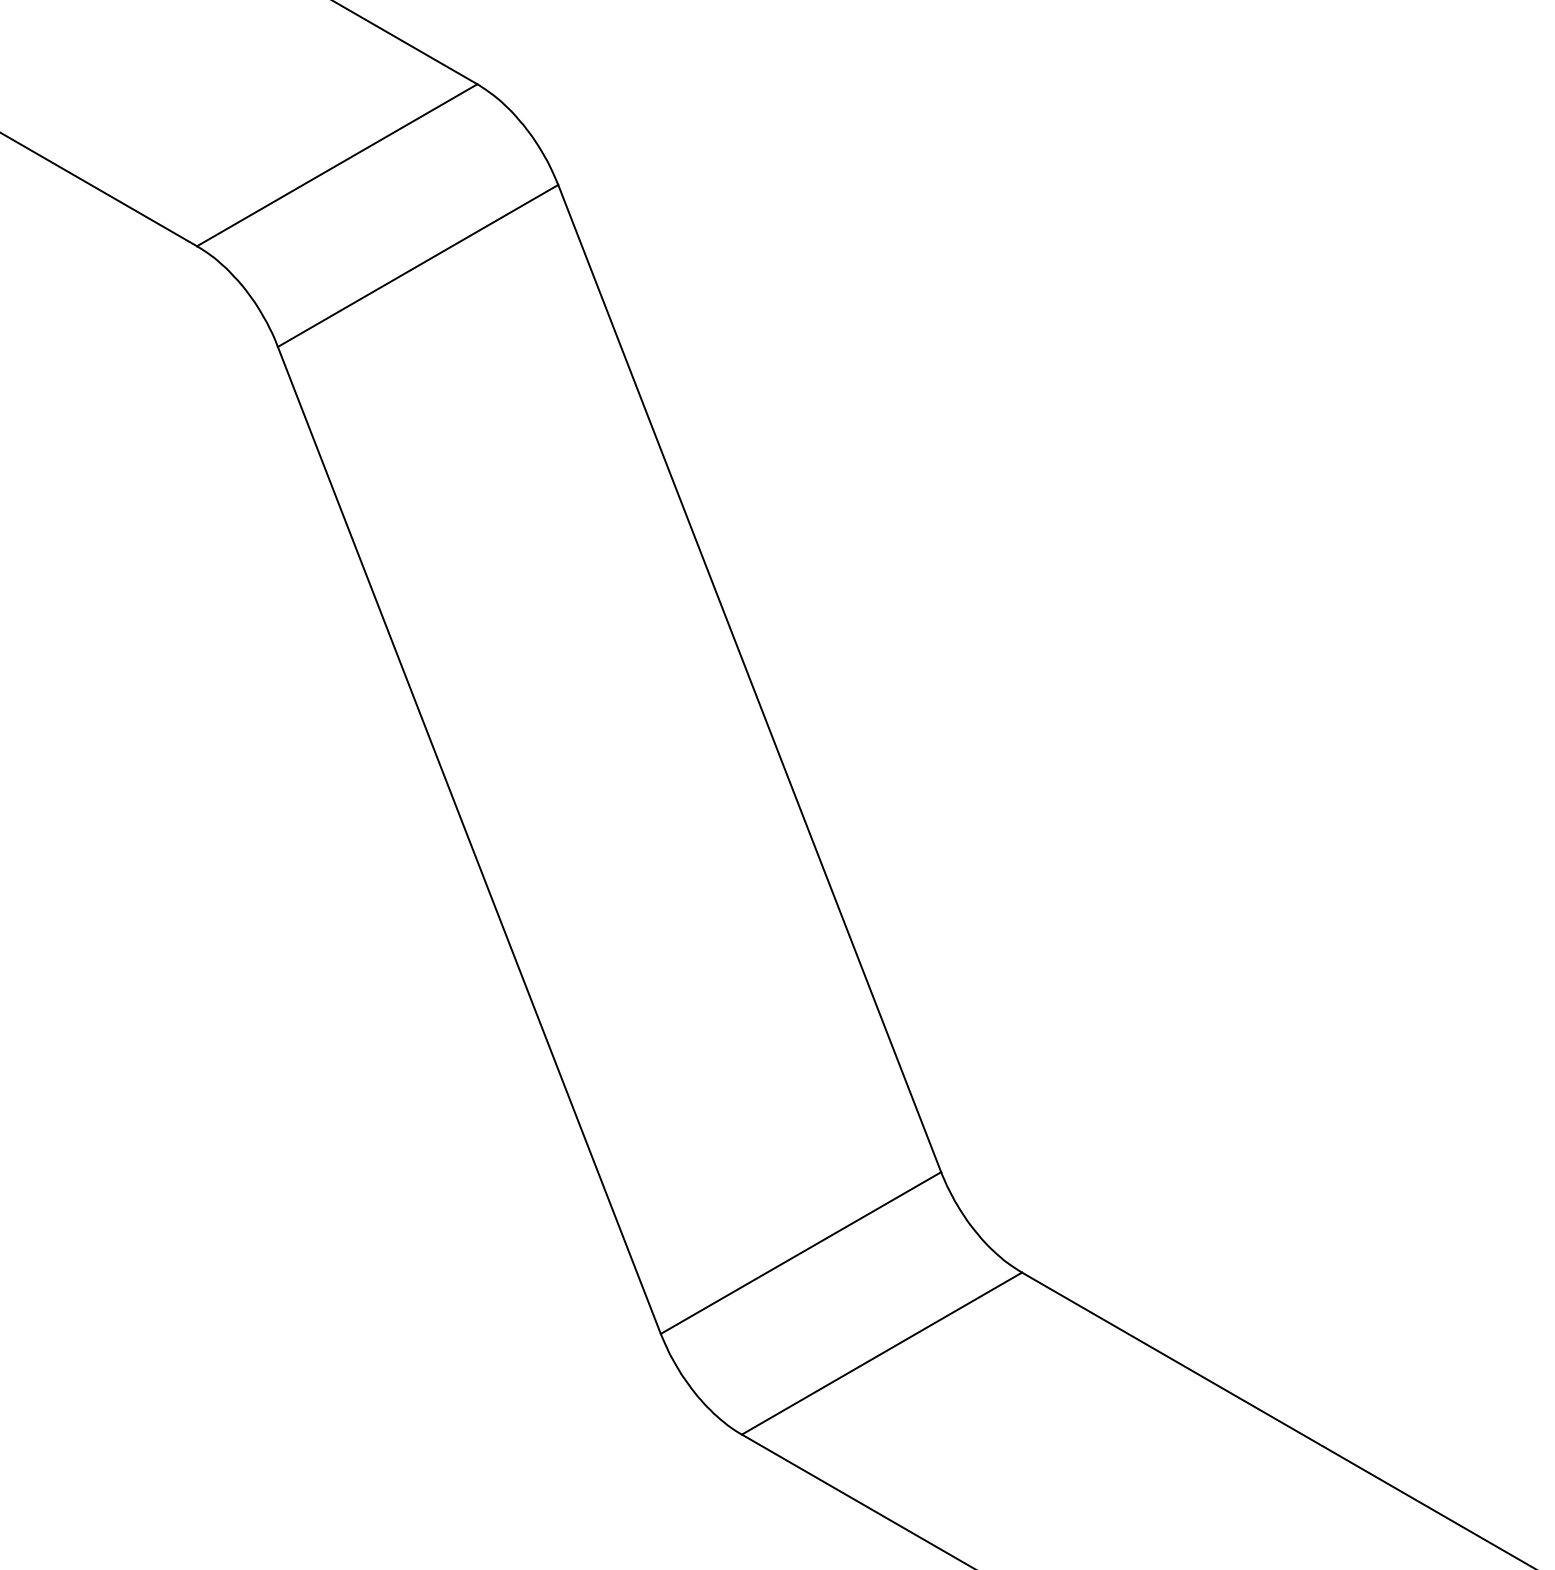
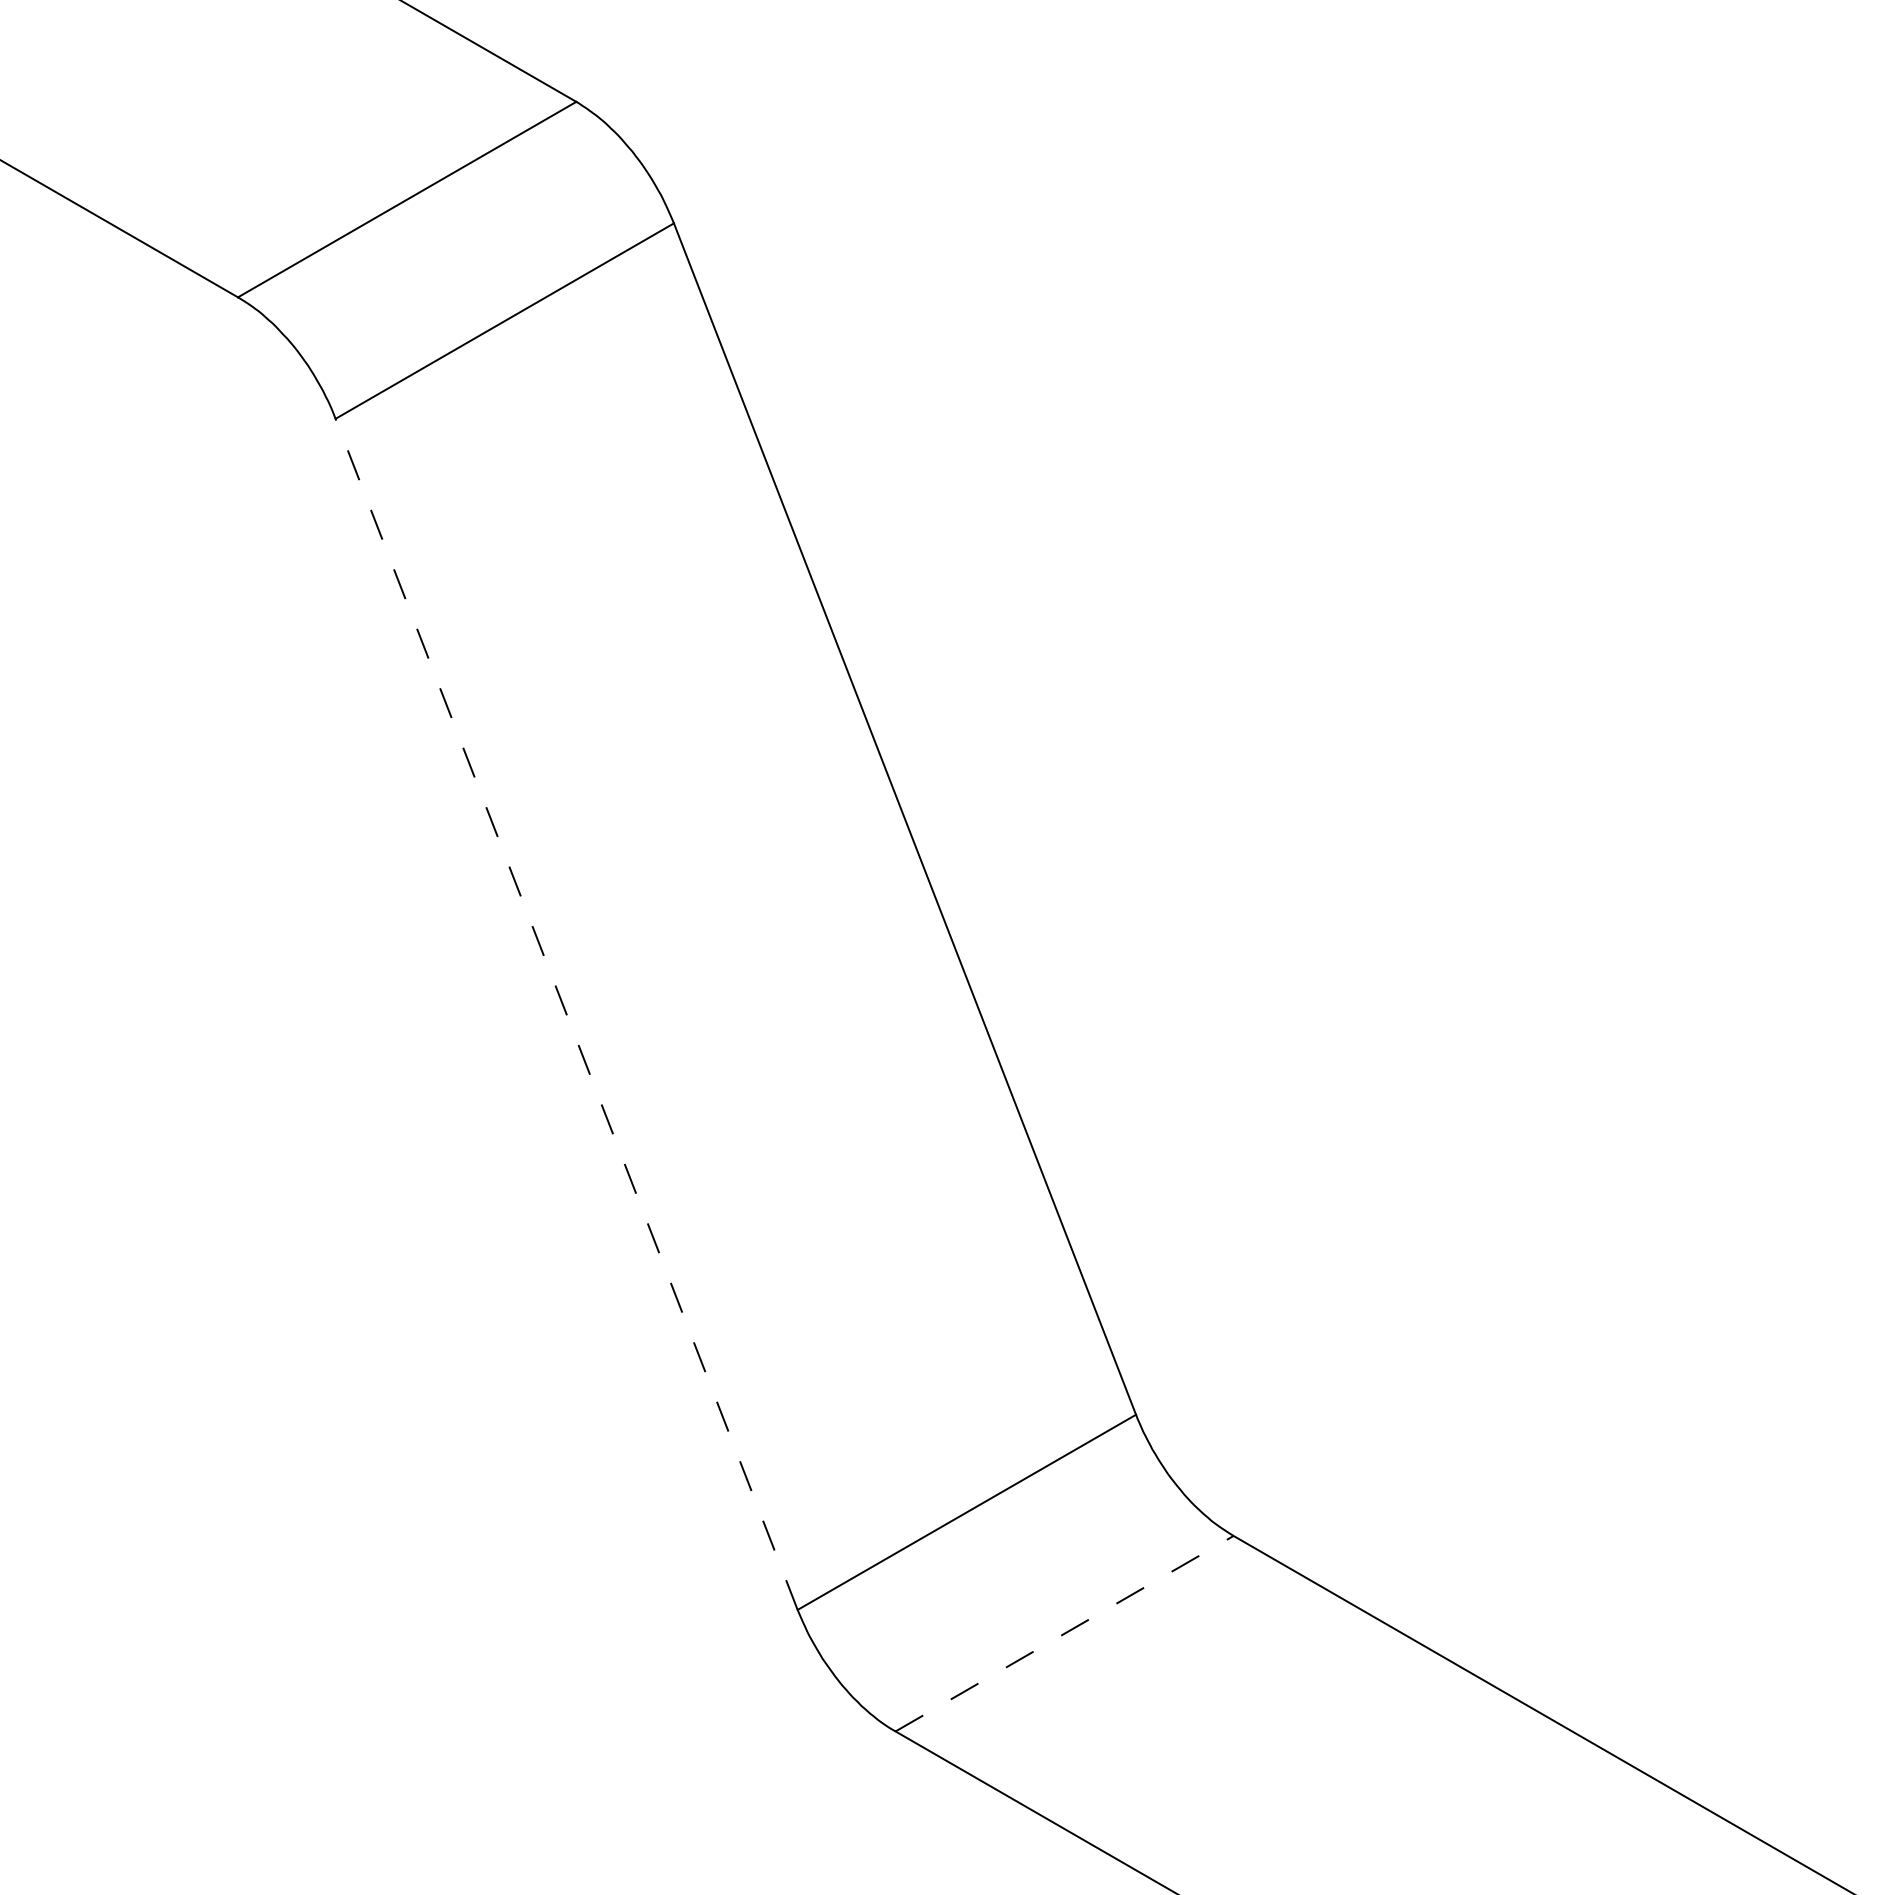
line: (469, 839) -> (566, 1013), solid -> dashed
line: (881, 1353) -> (1064, 1633), solid -> dashed

